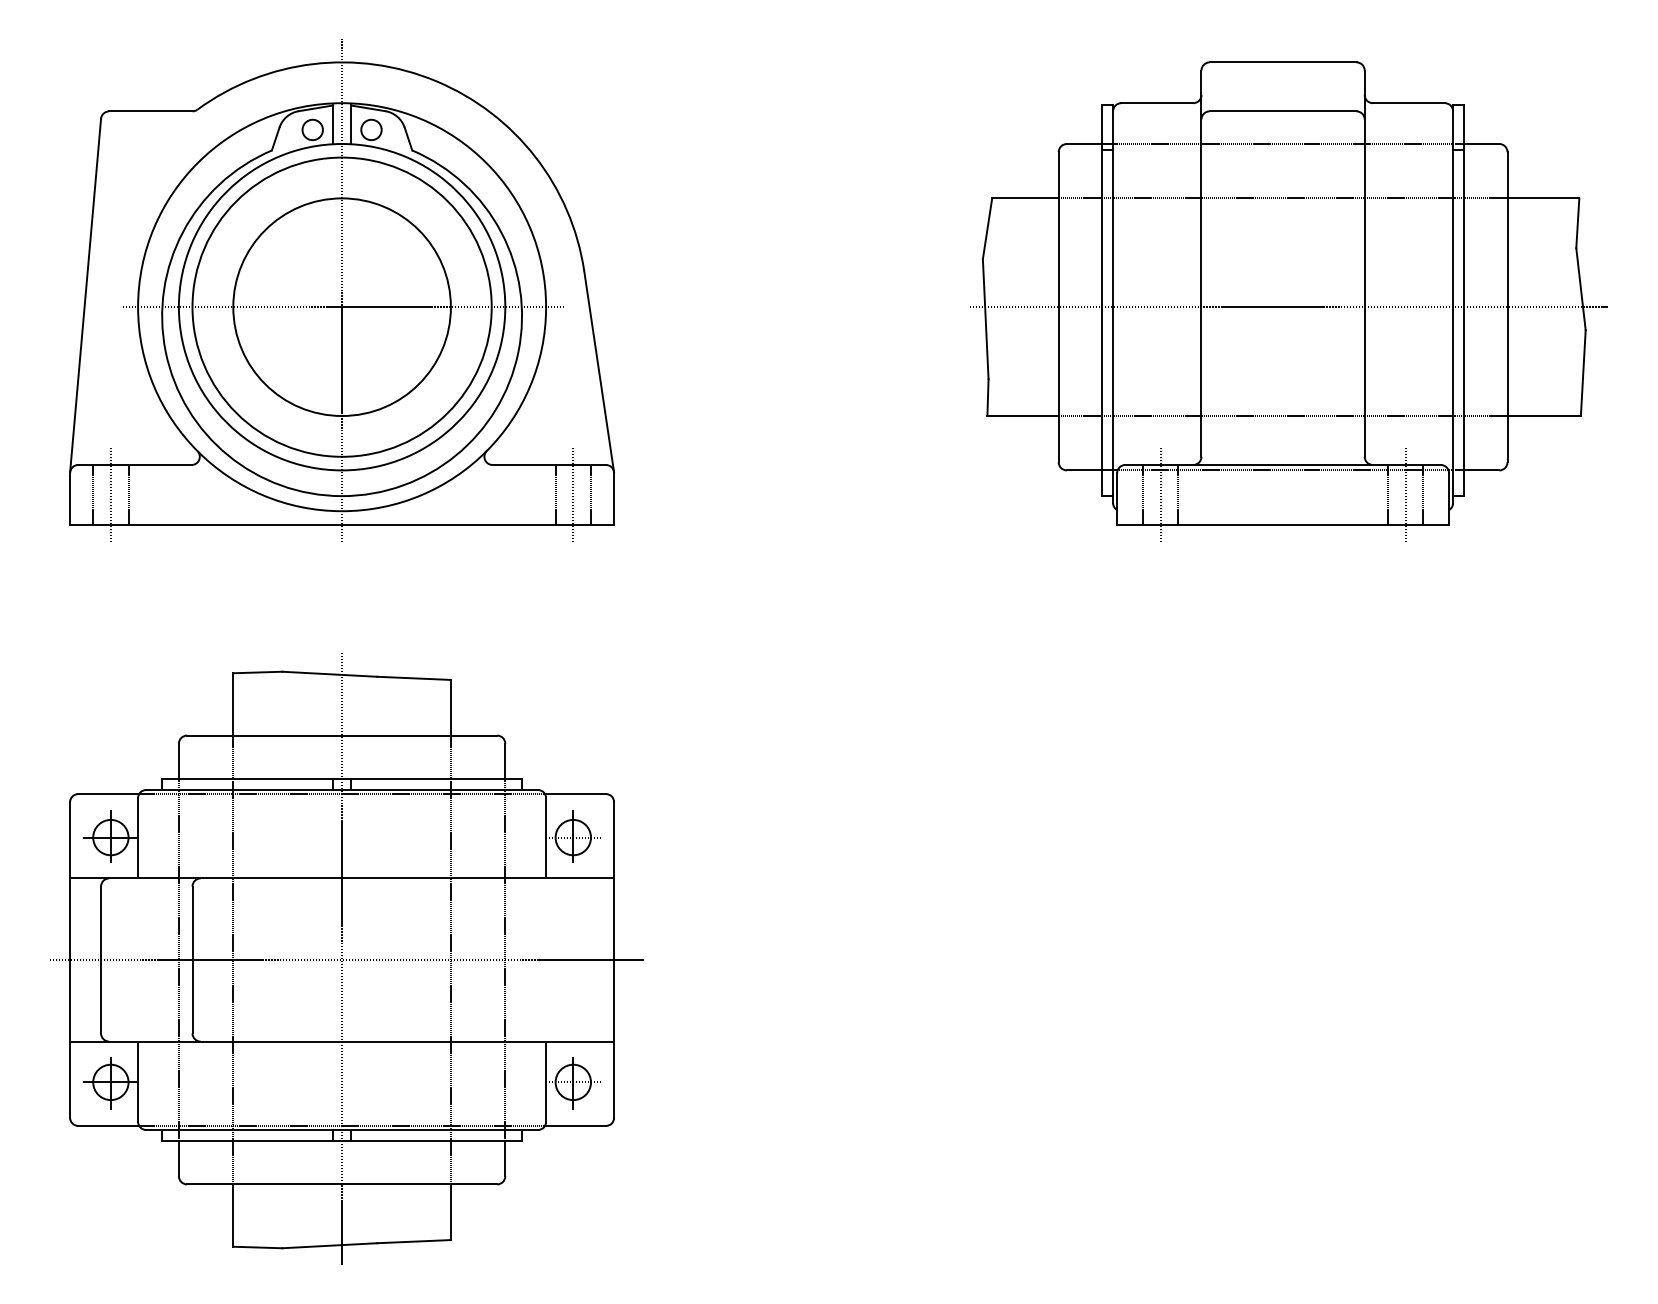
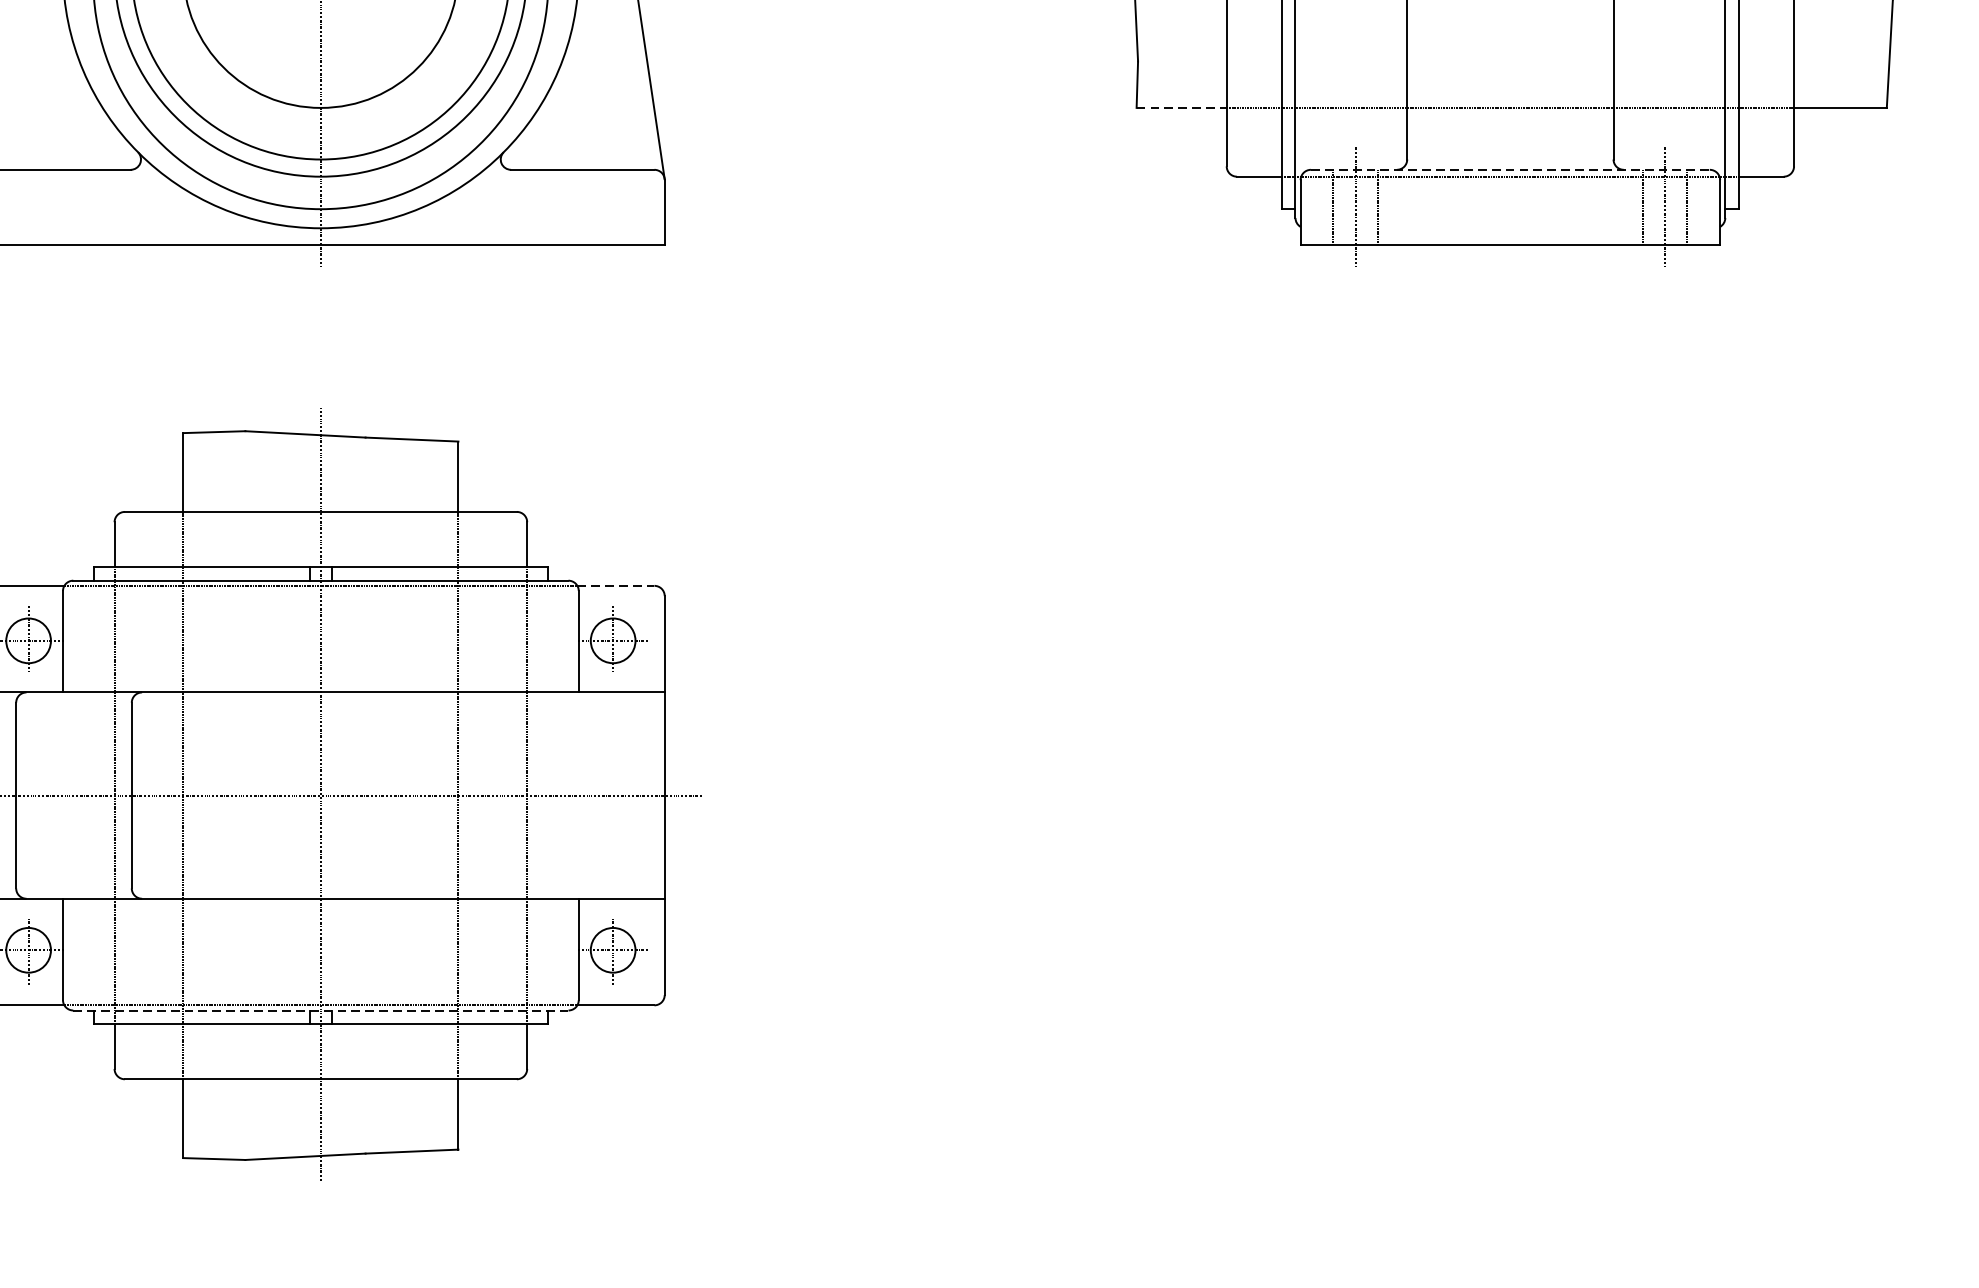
line: (1023, 416) -> (1182, 108), solid -> dashed
line: (1283, 464) -> (1510, 169), solid -> dashed
line: (93, 494) -> (6, 207), removed
line: (110, 494) -> (28, 207), removed
line: (128, 494) -> (50, 207), removed
line: (555, 494) -> (590, 207), removed
line: (573, 494) -> (613, 207), removed
line: (591, 494) -> (636, 207), removed
line: (575, 794) -> (615, 586), solid -> dashed
line: (342, 1130) -> (321, 1011), solid -> dashed

